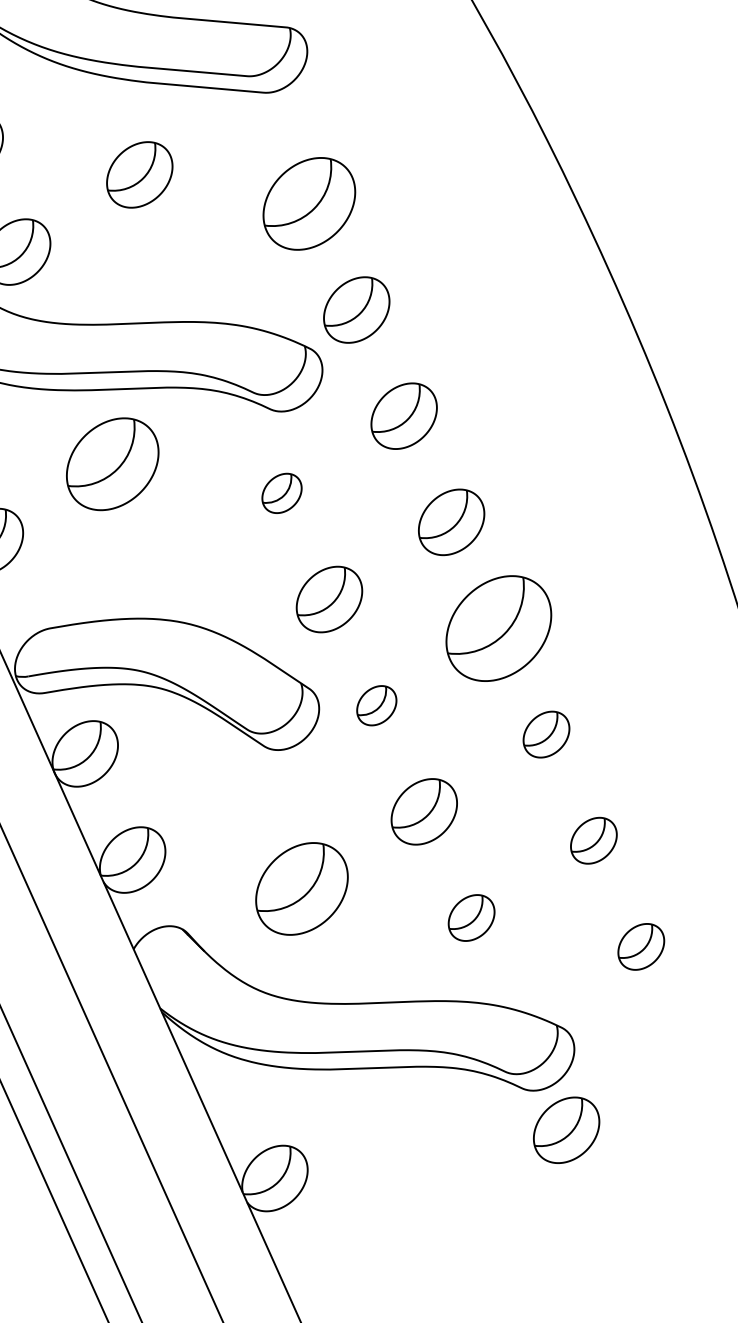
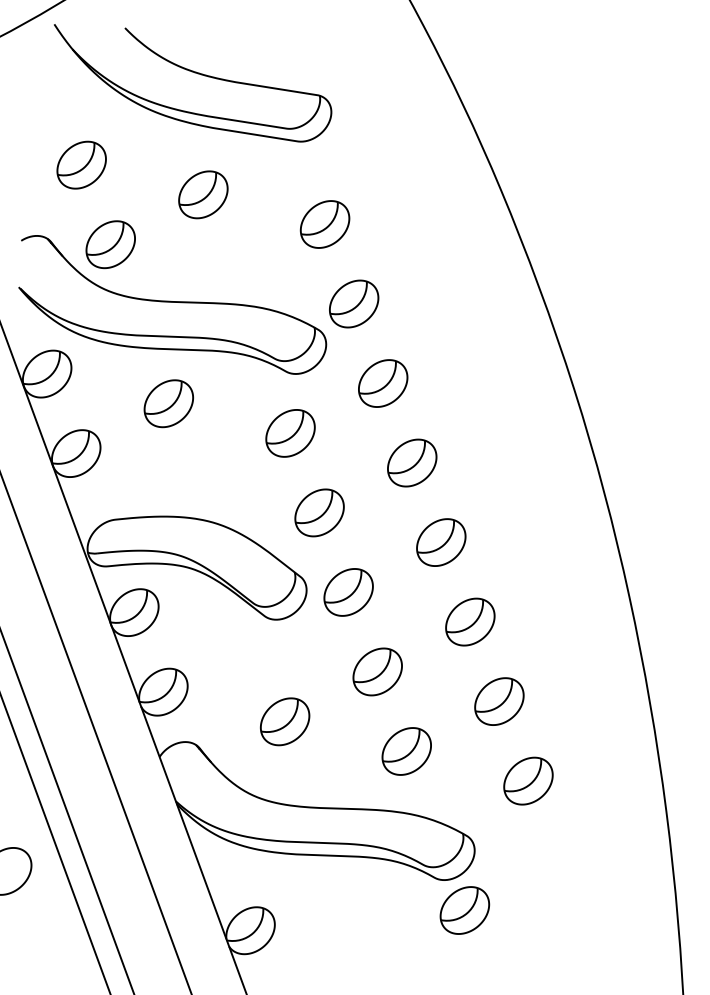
part: (308, 203) -> (324, 224), size x0.71
part: (111, 464) -> (168, 403), size x0.71
part: (281, 493) -> (290, 433), size x1.67
part: (499, 628) -> (441, 542), size x0.62
part: (376, 705) -> (348, 592), size x1.67
part: (546, 733) -> (470, 621), size x1.43
part: (593, 840) -> (499, 701), size x1.43
part: (302, 888) -> (285, 721), size x0.71
part: (471, 918) -> (406, 751), size x1.43
part: (641, 946) -> (528, 780), size x1.43

